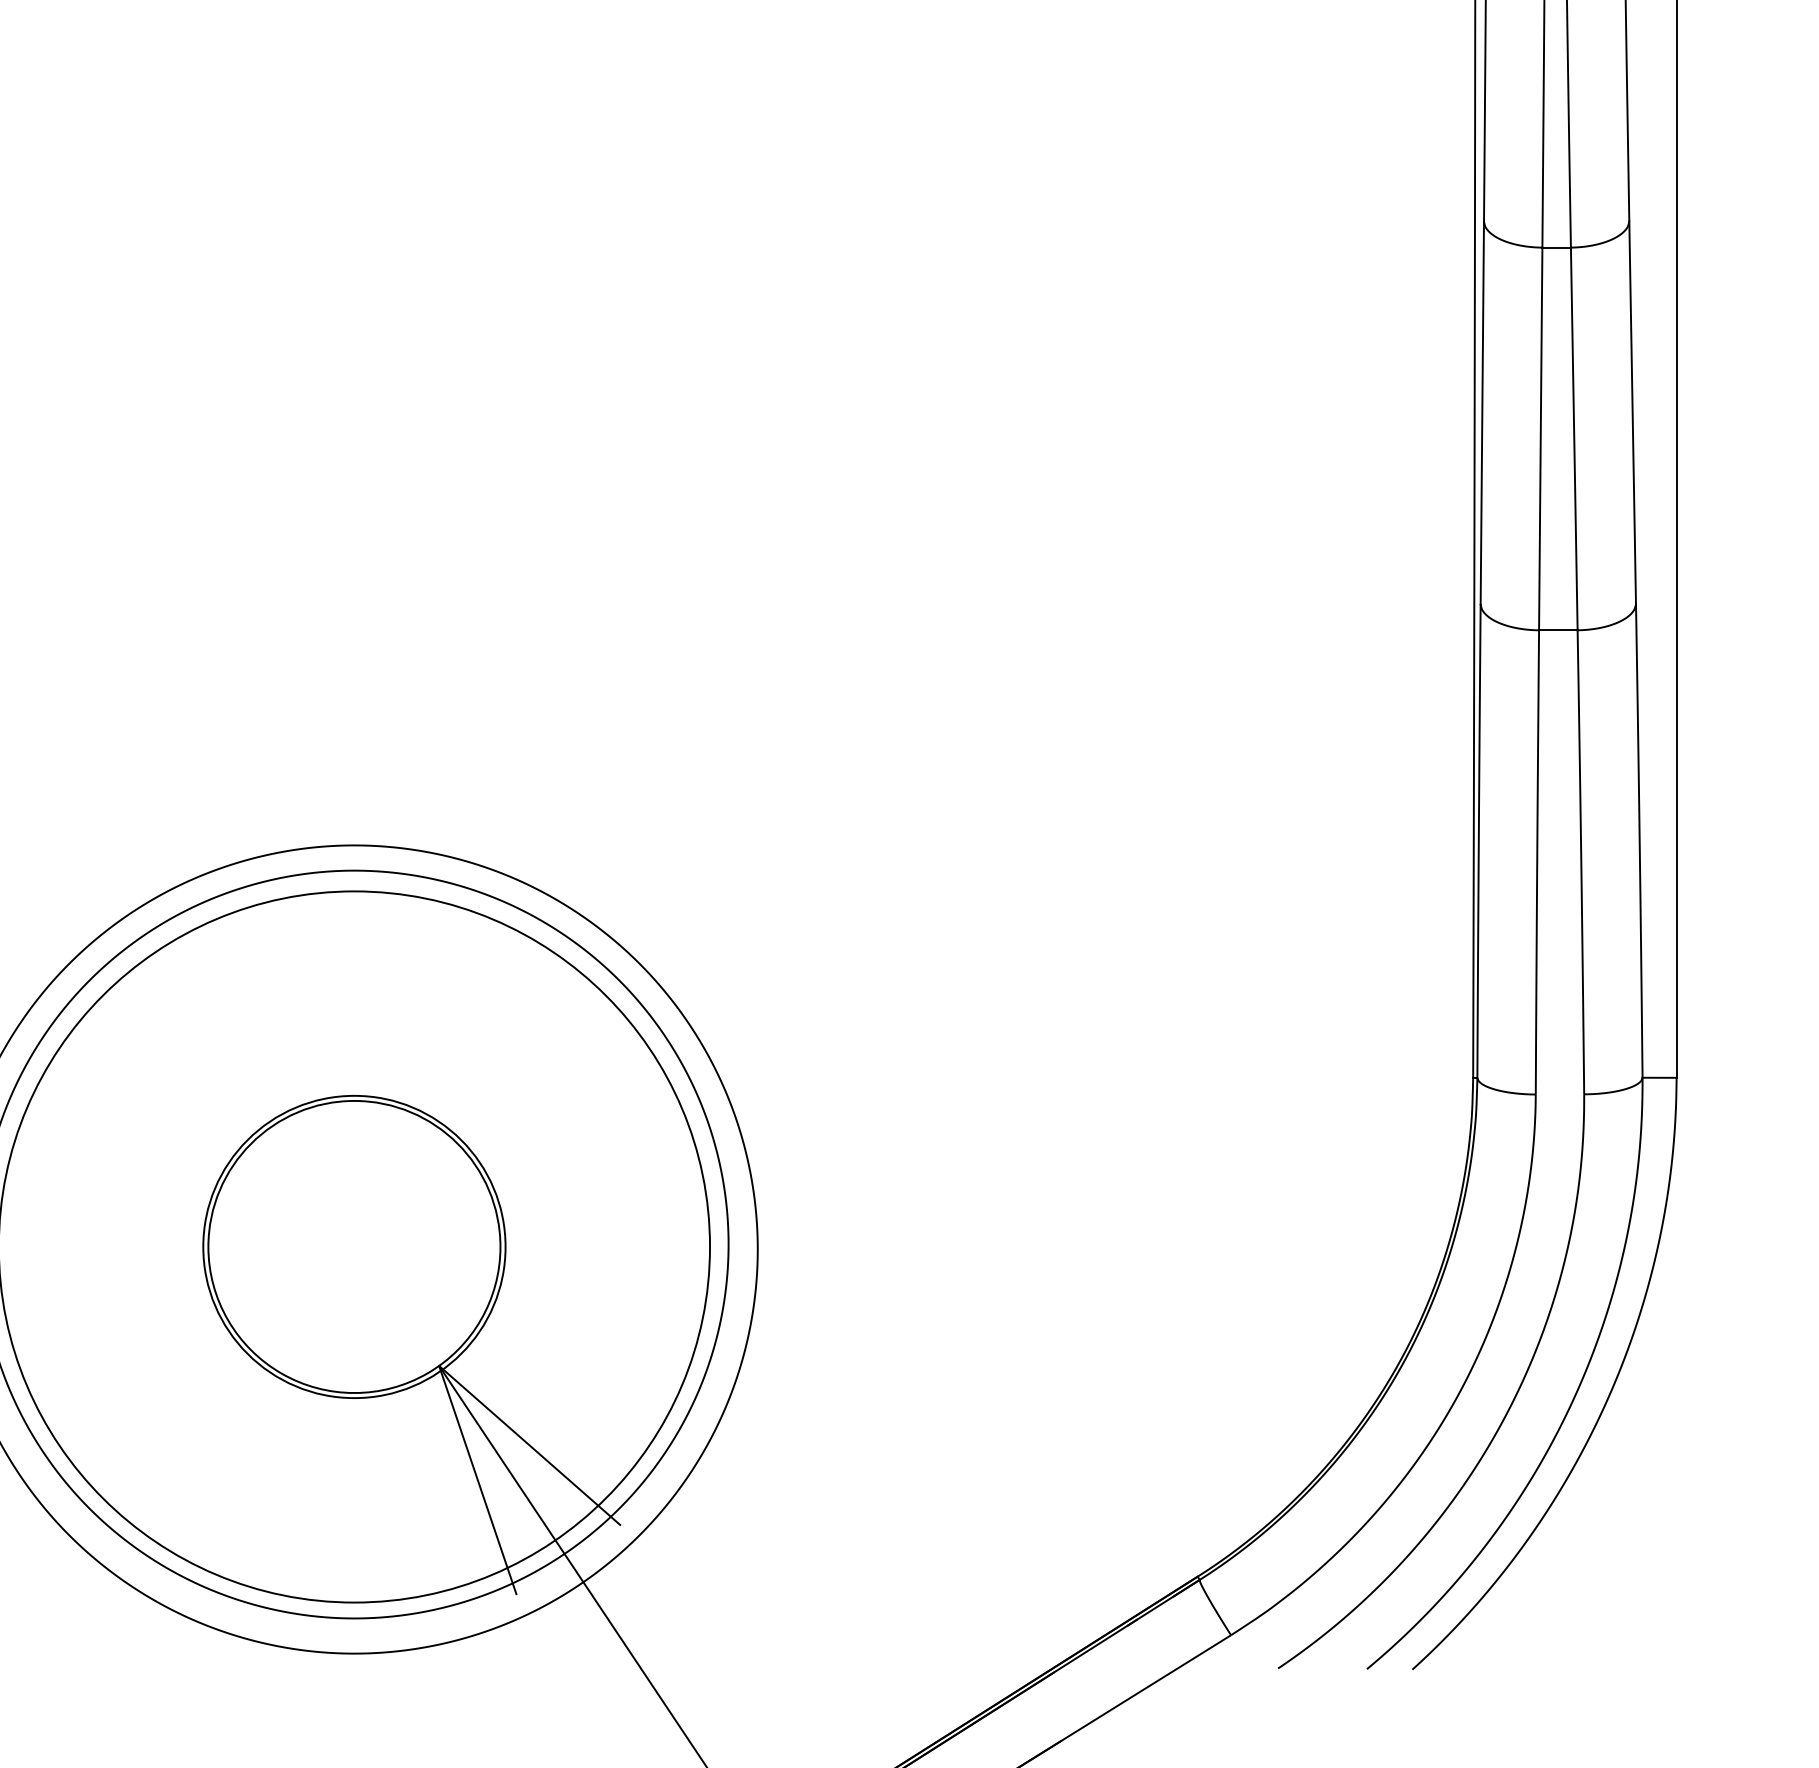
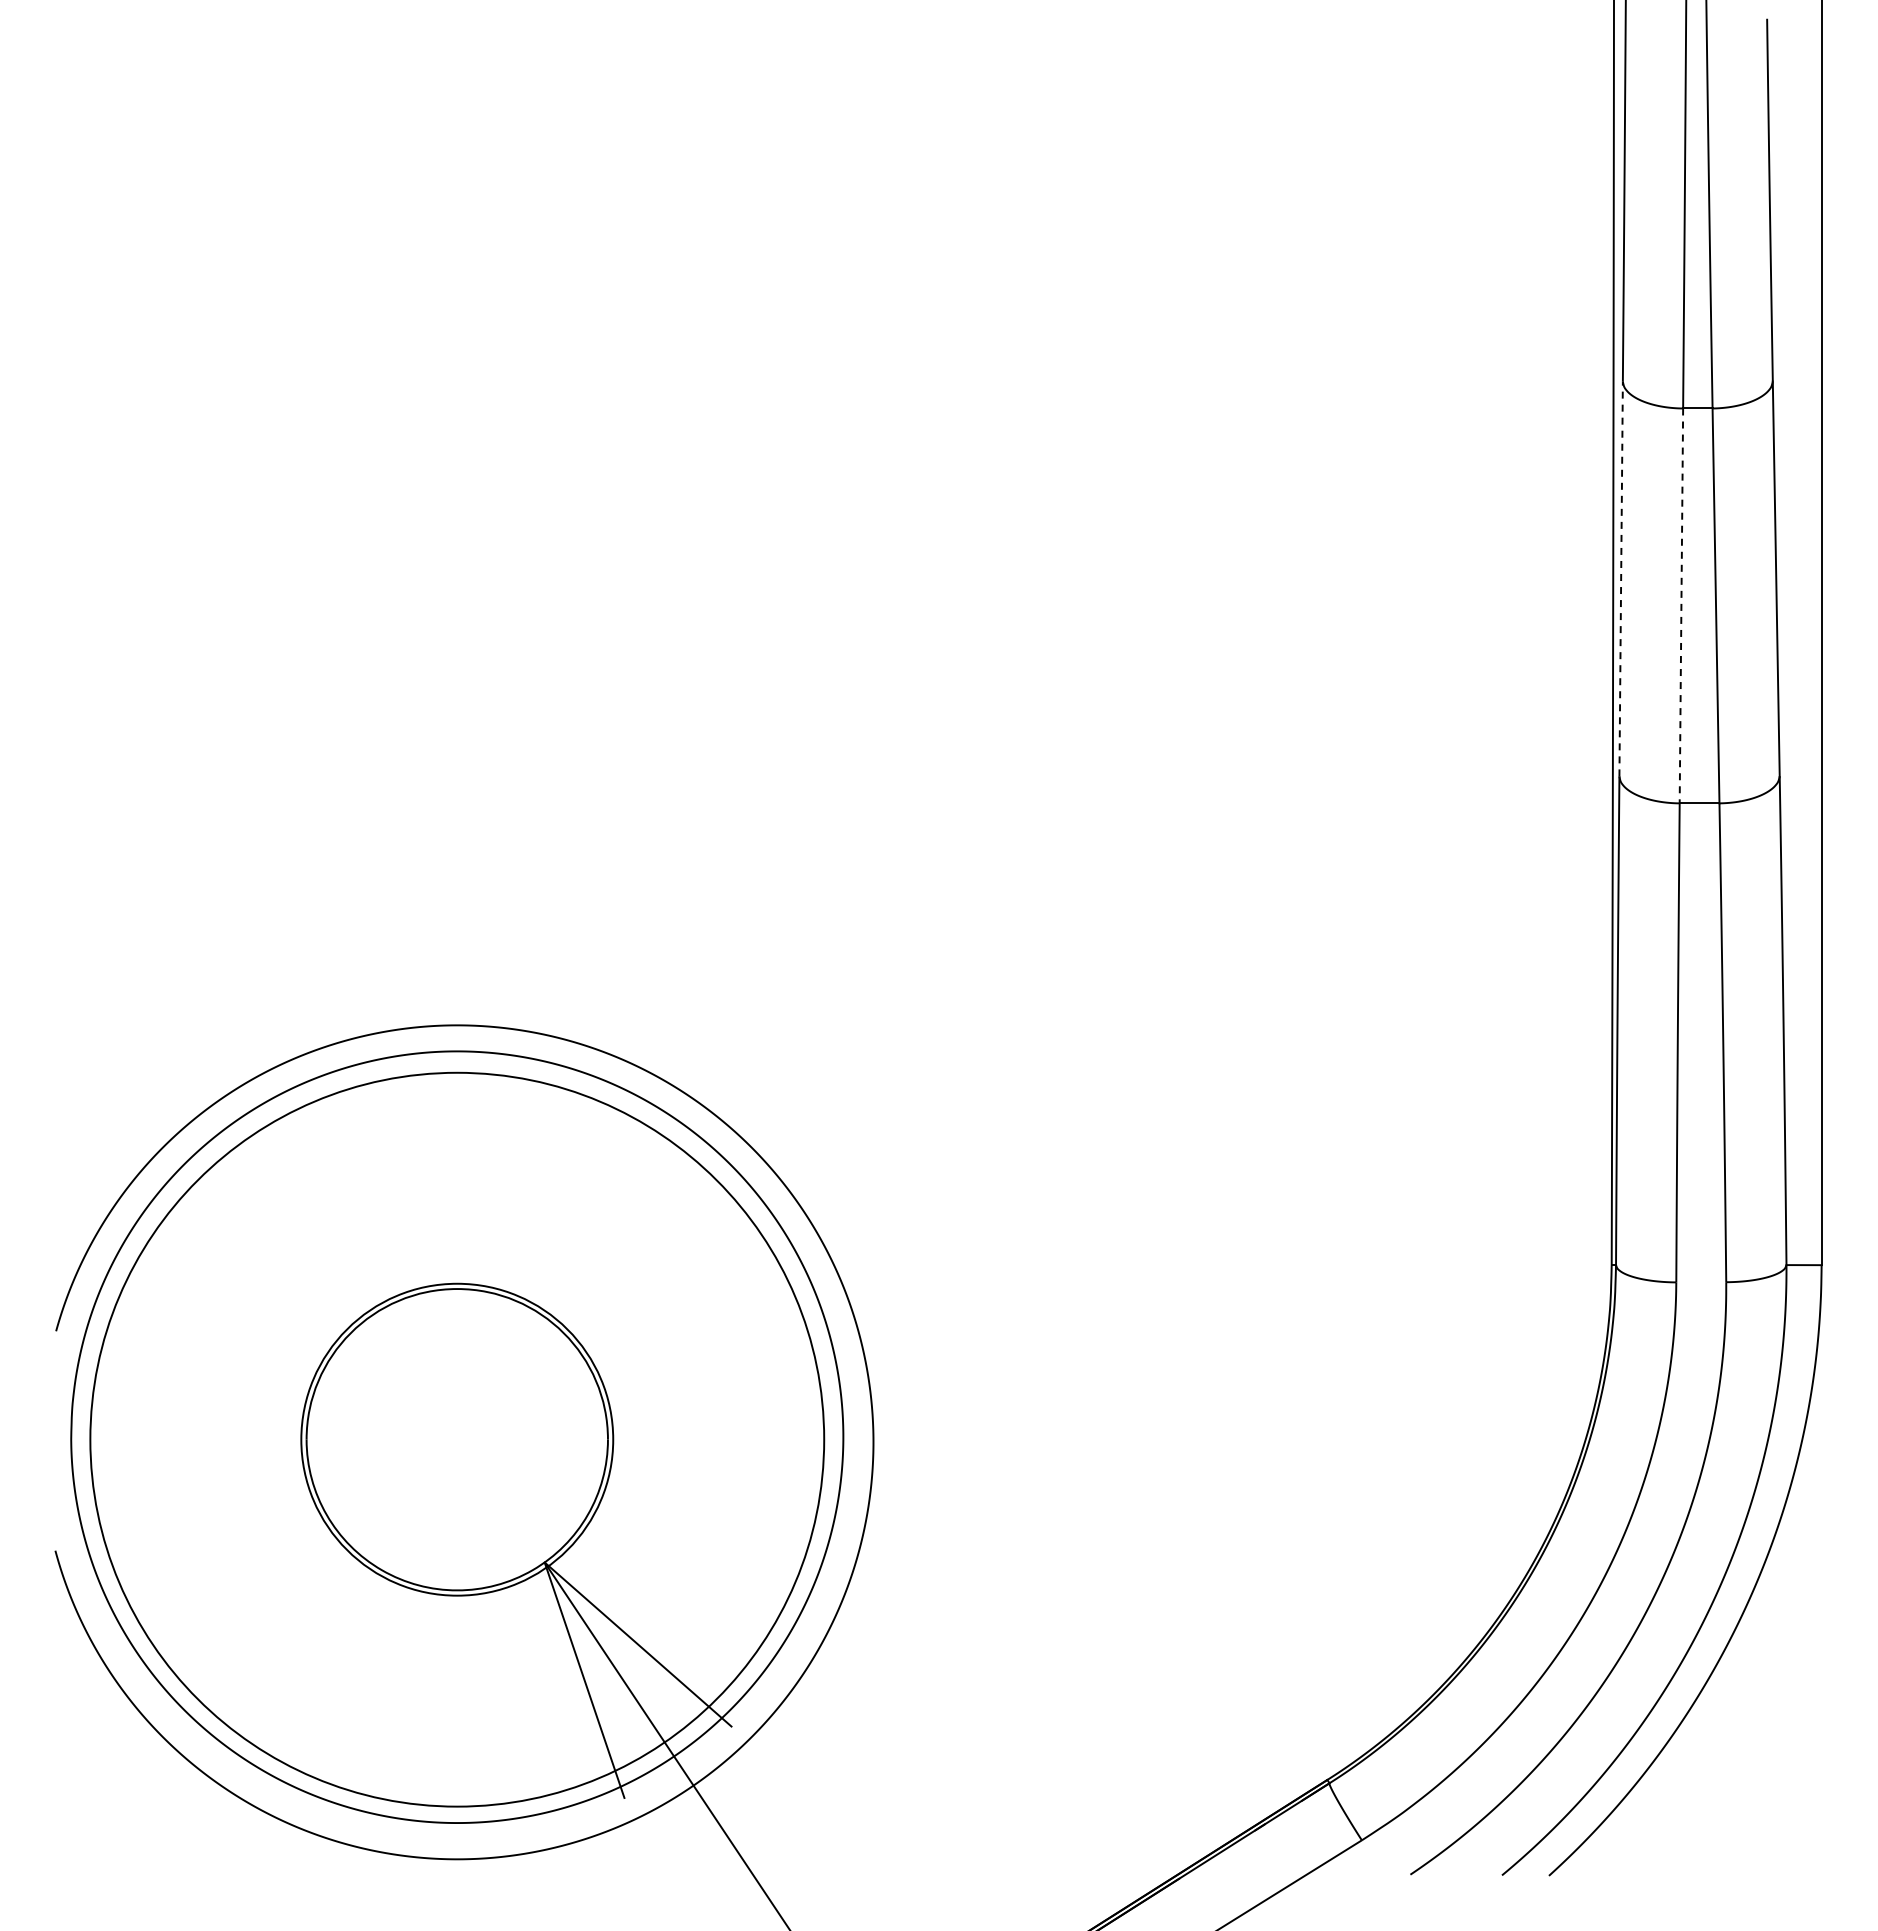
line: (1482, 412) -> (1621, 578), solid -> dashed
line: (1540, 439) -> (1681, 606), solid -> dashed

